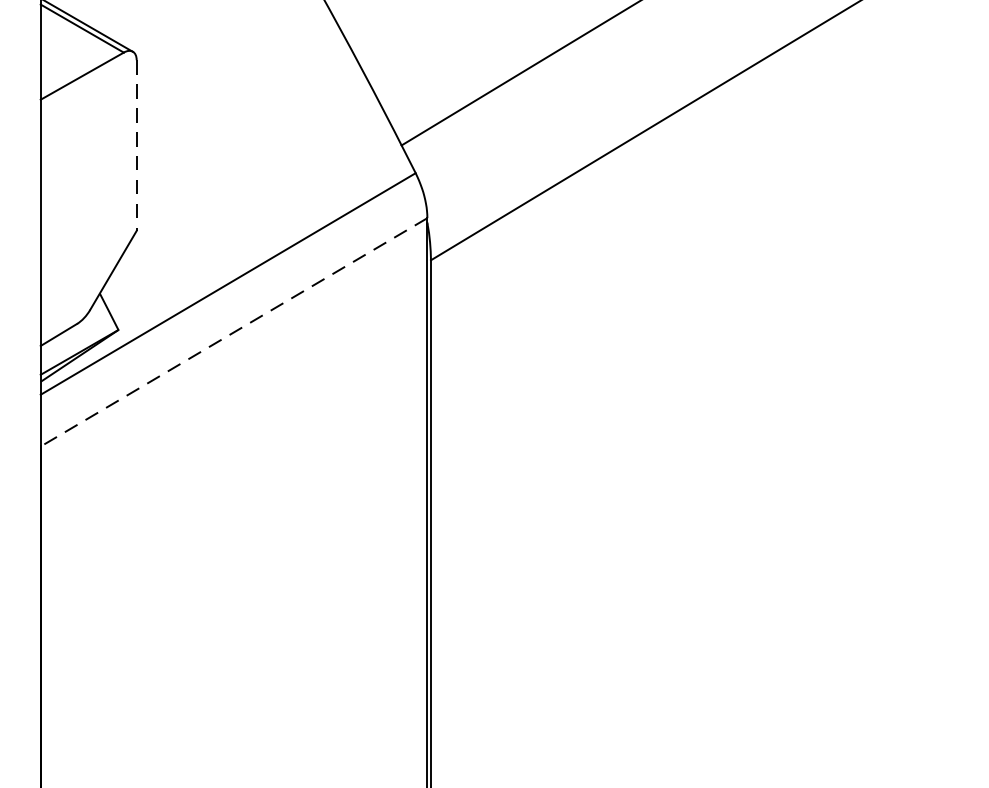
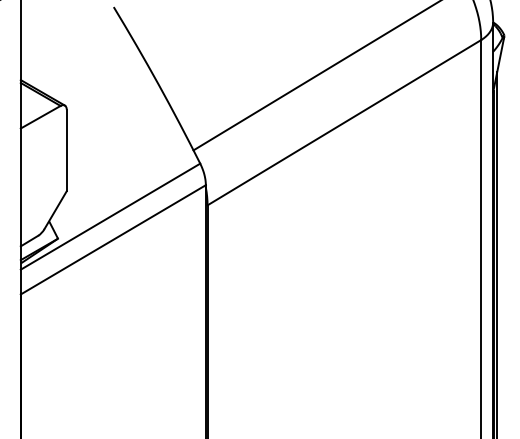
line: (136, 145) -> (66, 150), dashed -> solid
line: (232, 333) -> (112, 240), dashed -> solid

